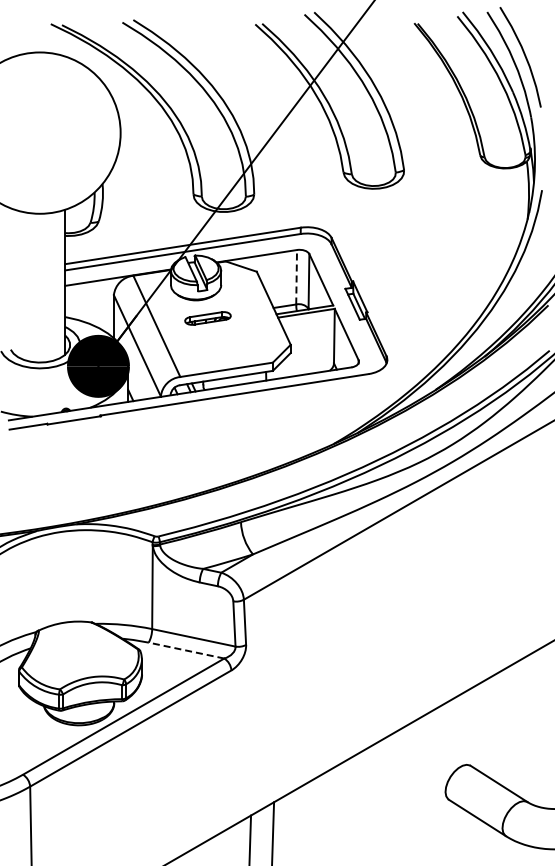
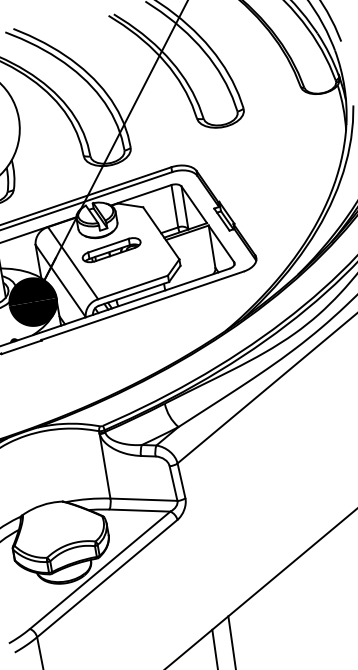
line: (296, 276) -> (174, 205), dashed -> solid
part: (207, 318) -> (111, 250), size x1.67
line: (186, 650) -> (139, 510), dashed -> solid

